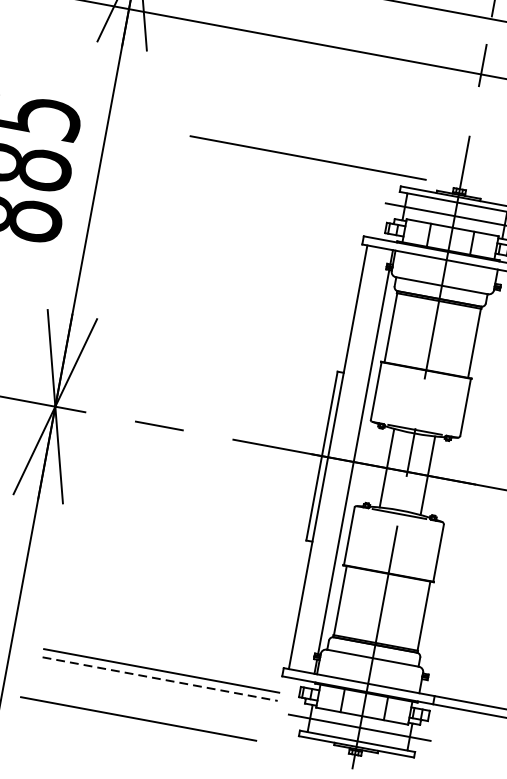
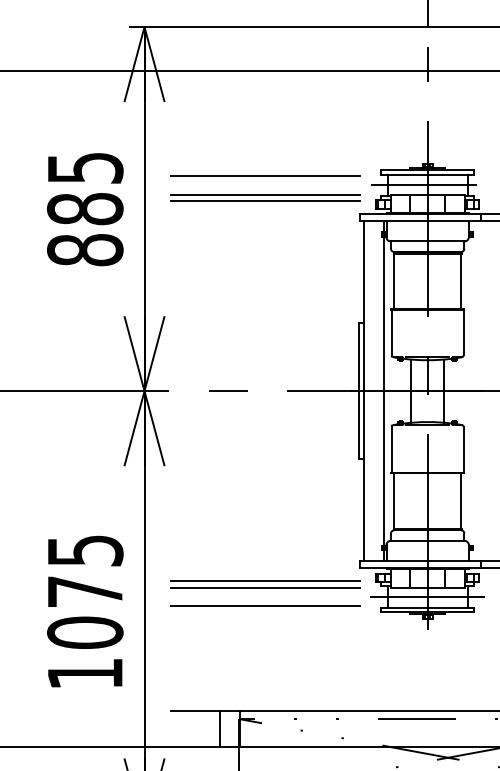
line: (308, 156) -> (265, 175), moved
part: (250, 193) -> (265, 197), added
line: (160, 678) -> (265, 587), dashed -> solid
line: (139, 718) -> (265, 605), moved

